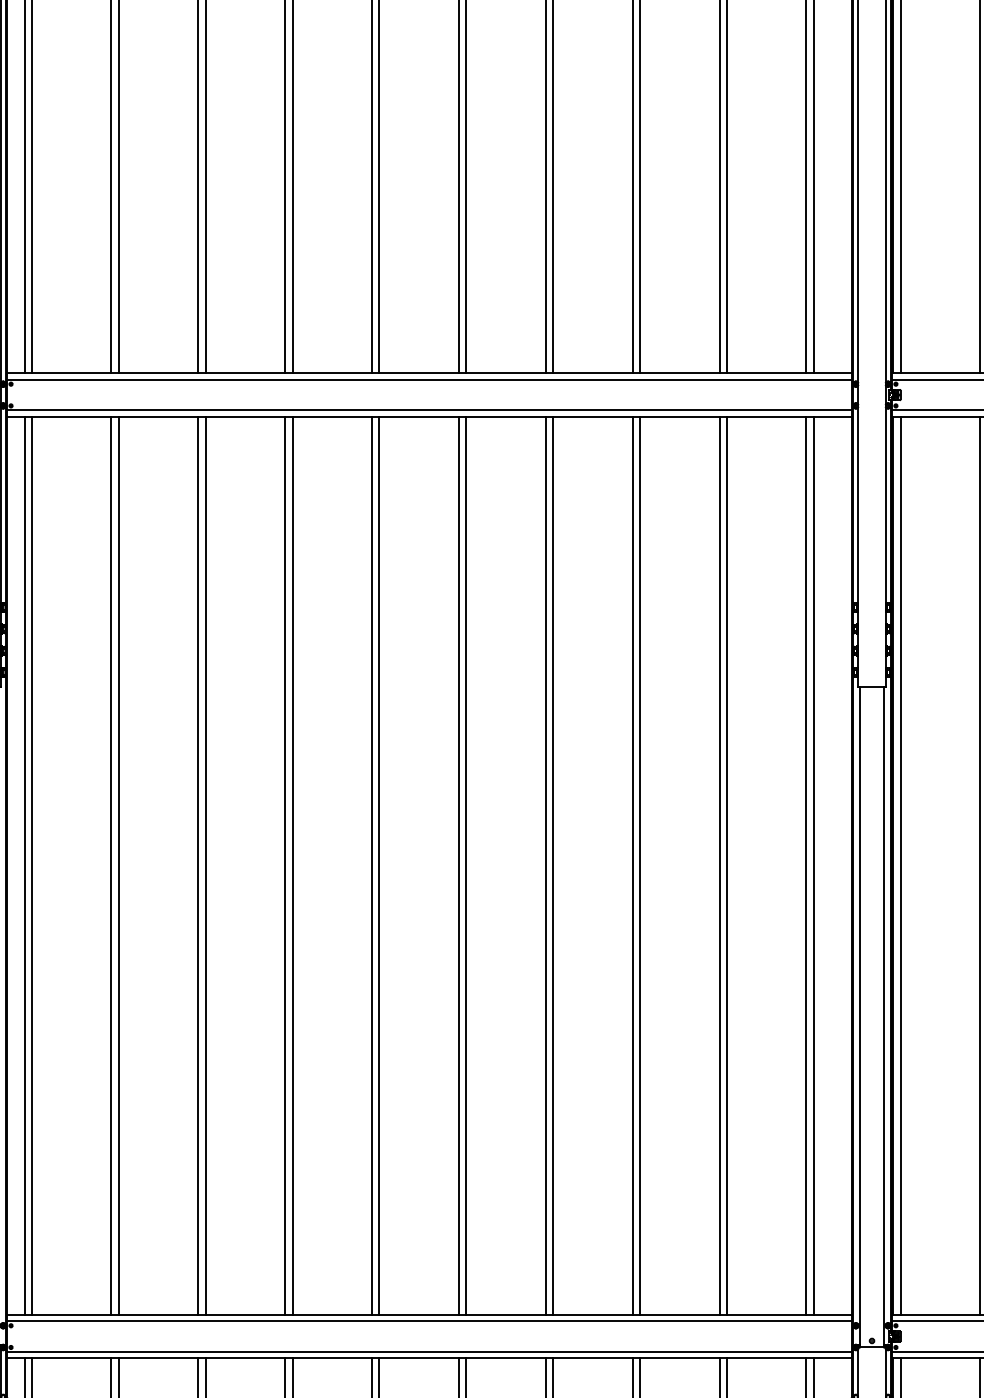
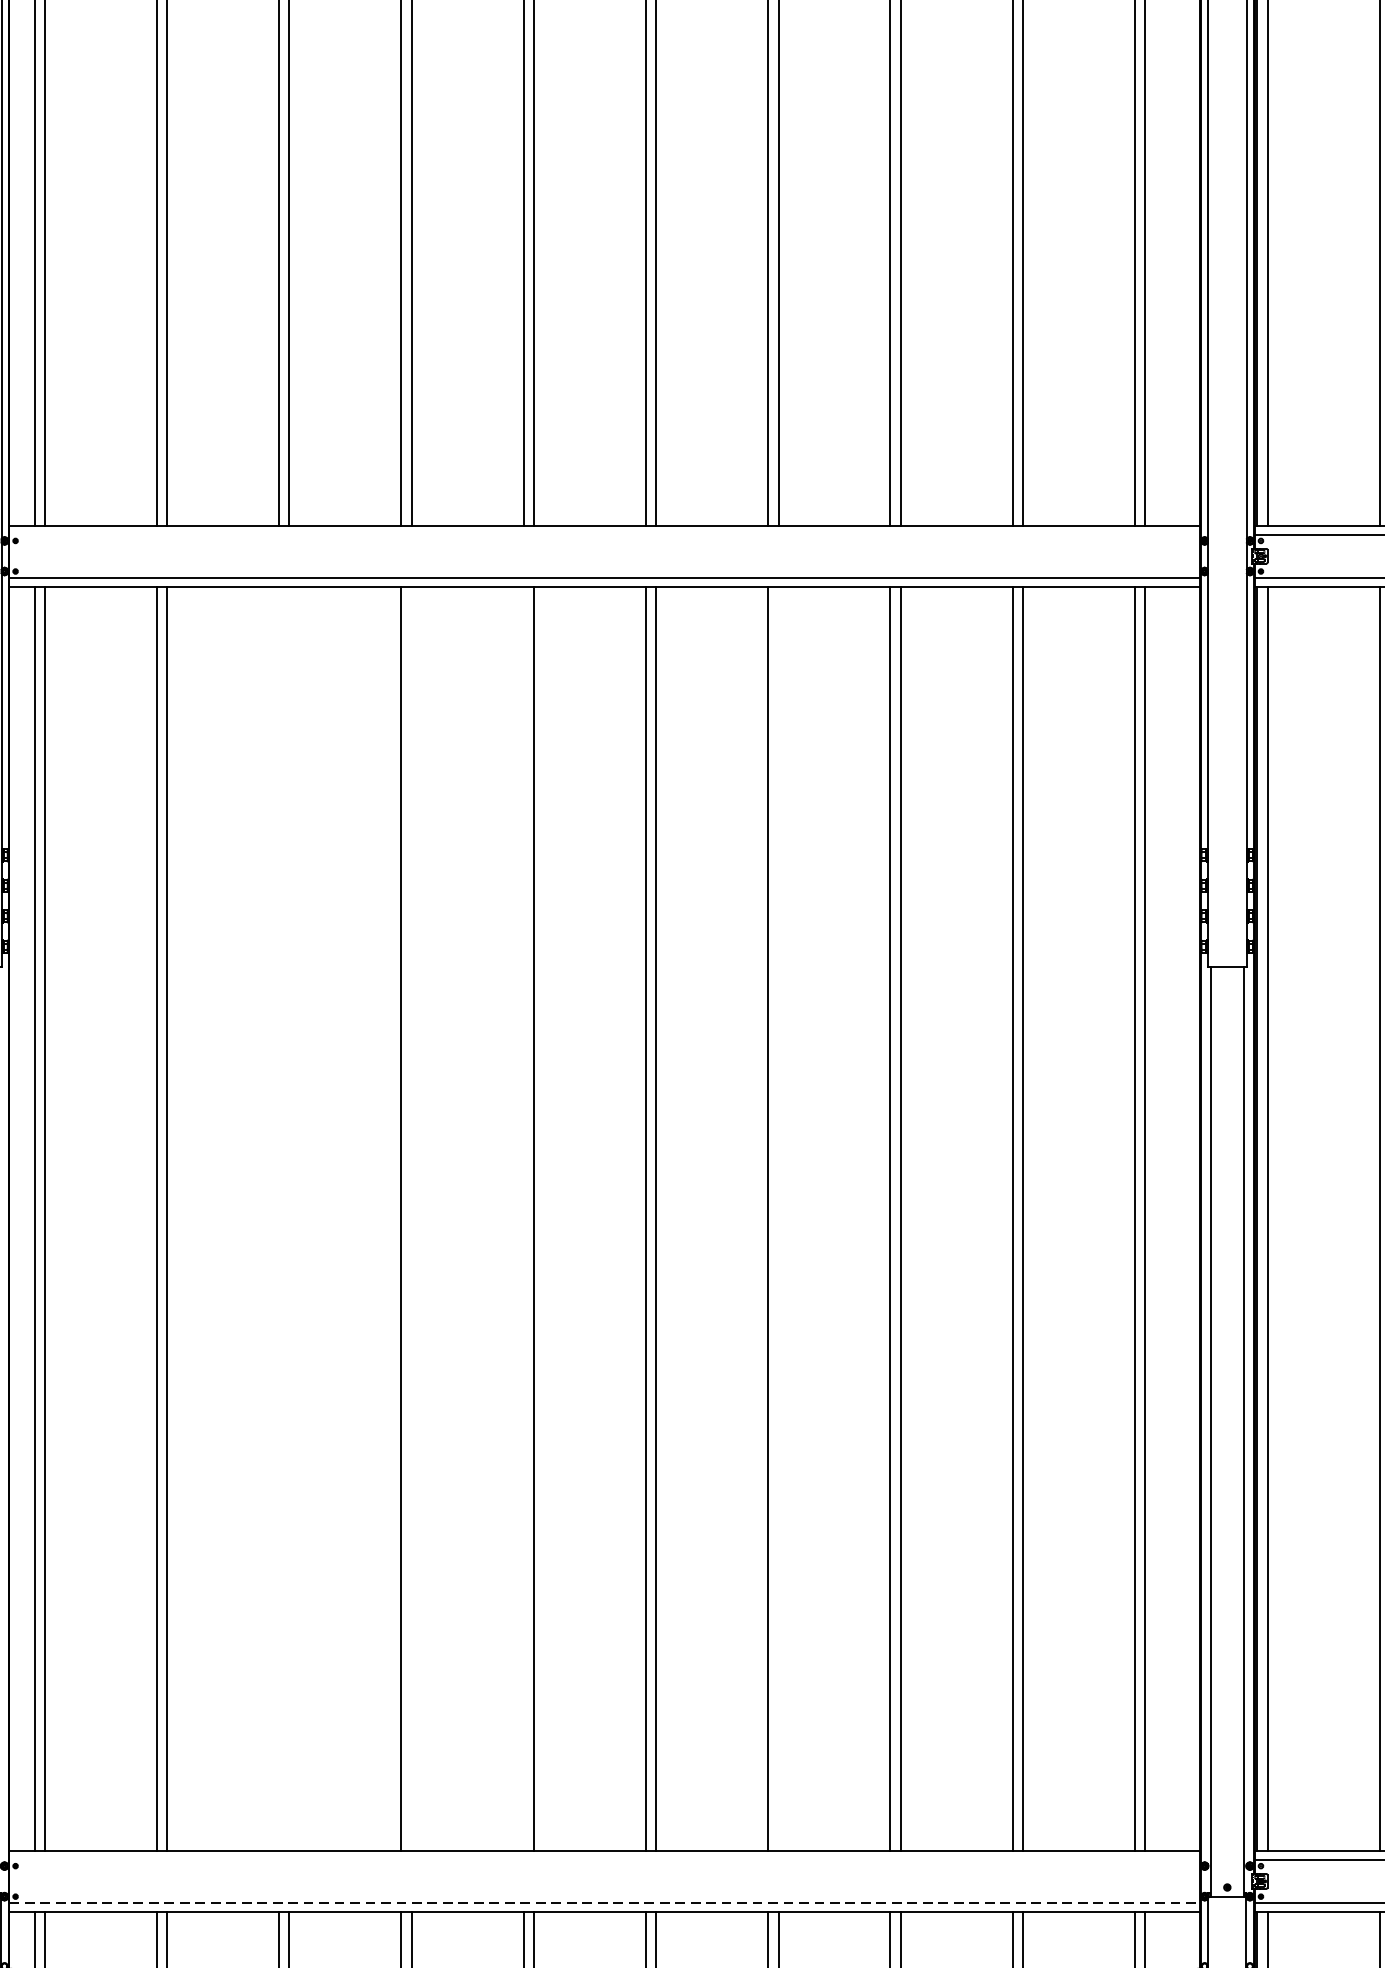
line: (429, 379) -> (604, 534), removed
line: (198, 865) -> (279, 1218), removed
line: (205, 865) -> (289, 1218), removed
line: (292, 865) -> (411, 1218), removed
line: (372, 865) -> (524, 1218), removed
line: (553, 865) -> (779, 1218), removed
line: (429, 1321) -> (604, 1860), removed
line: (429, 1351) -> (604, 1902), solid -> dashed

